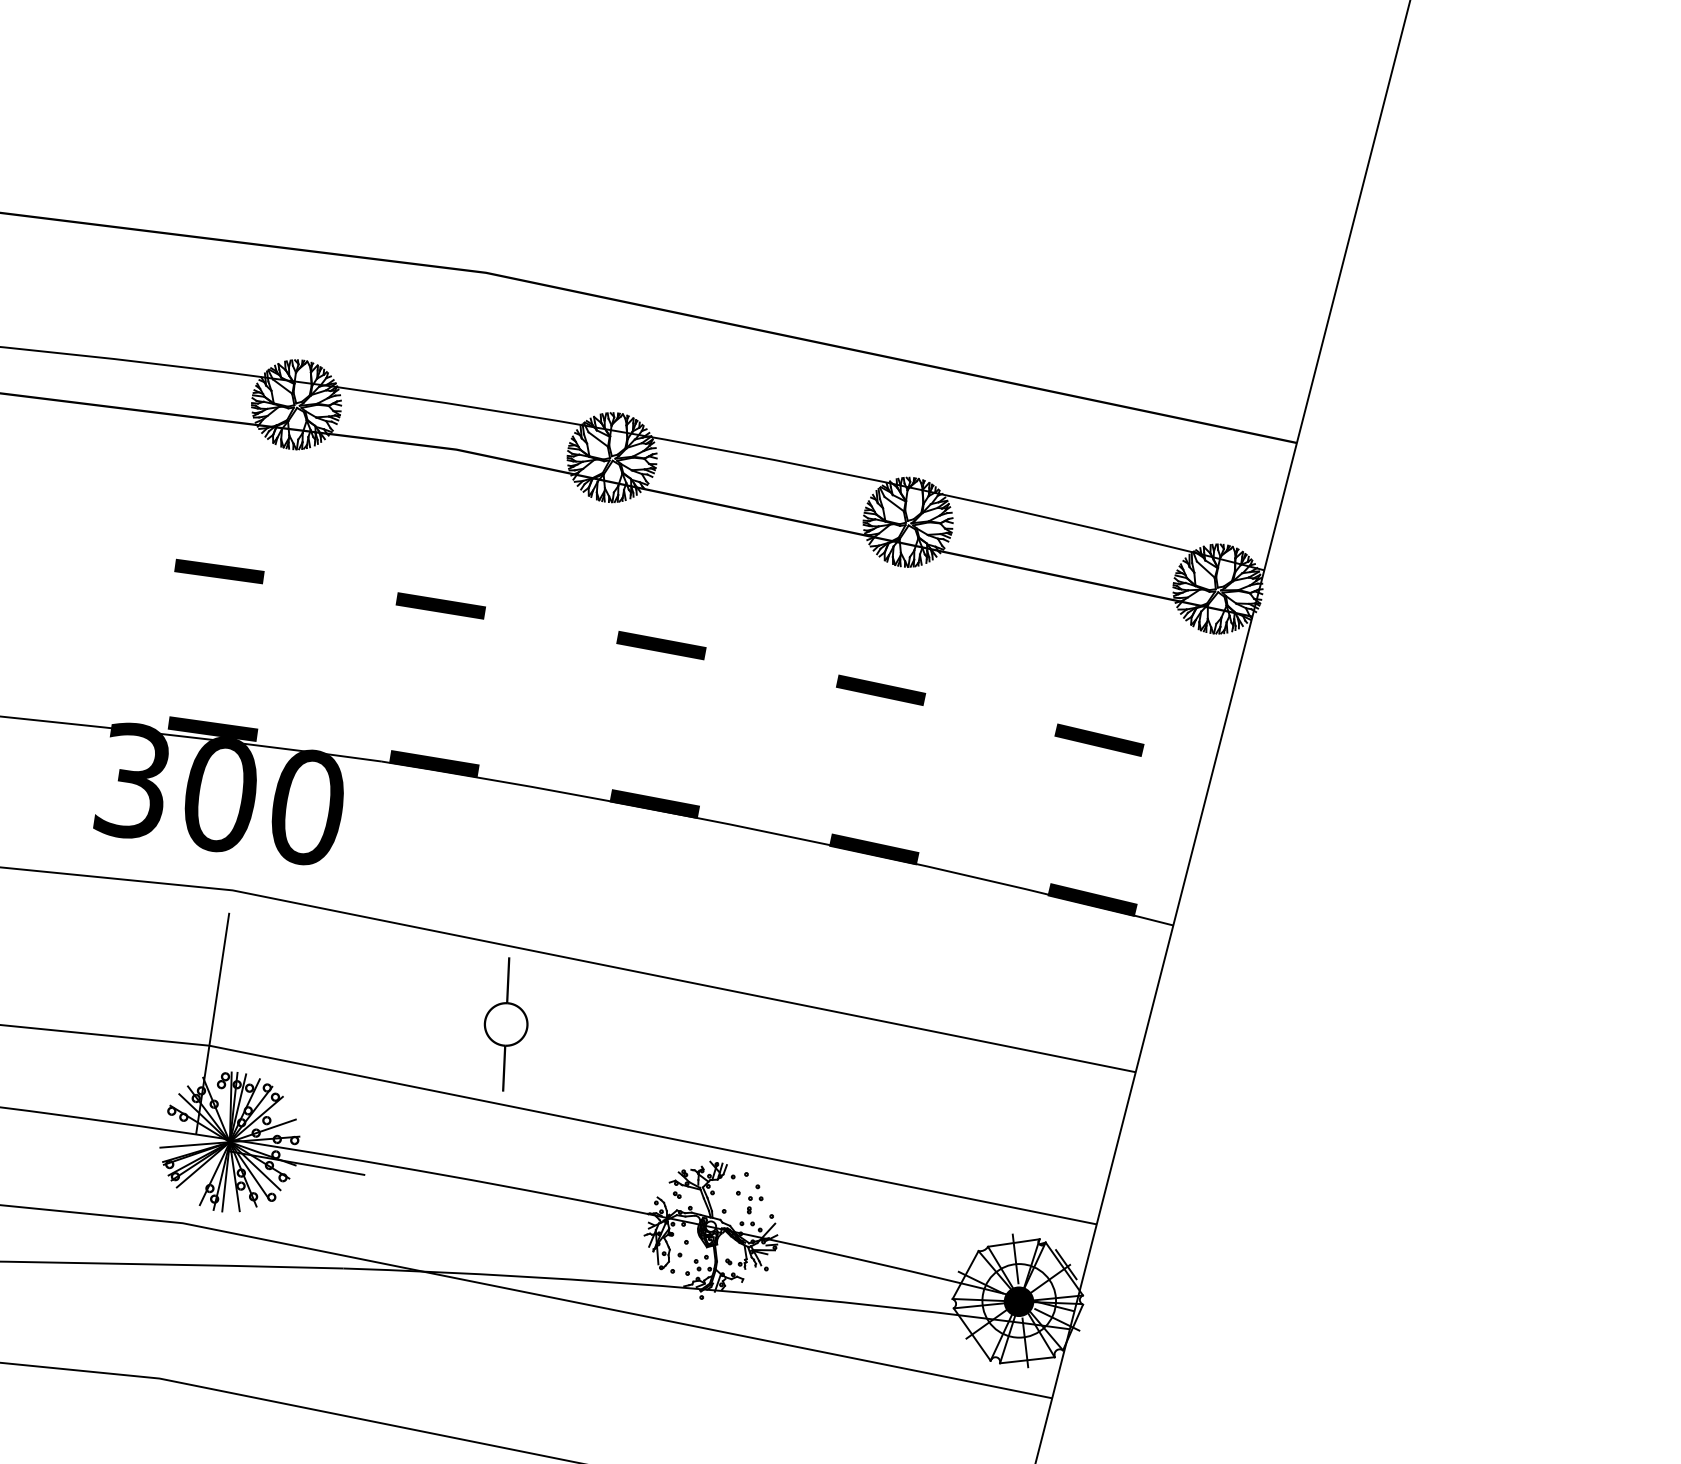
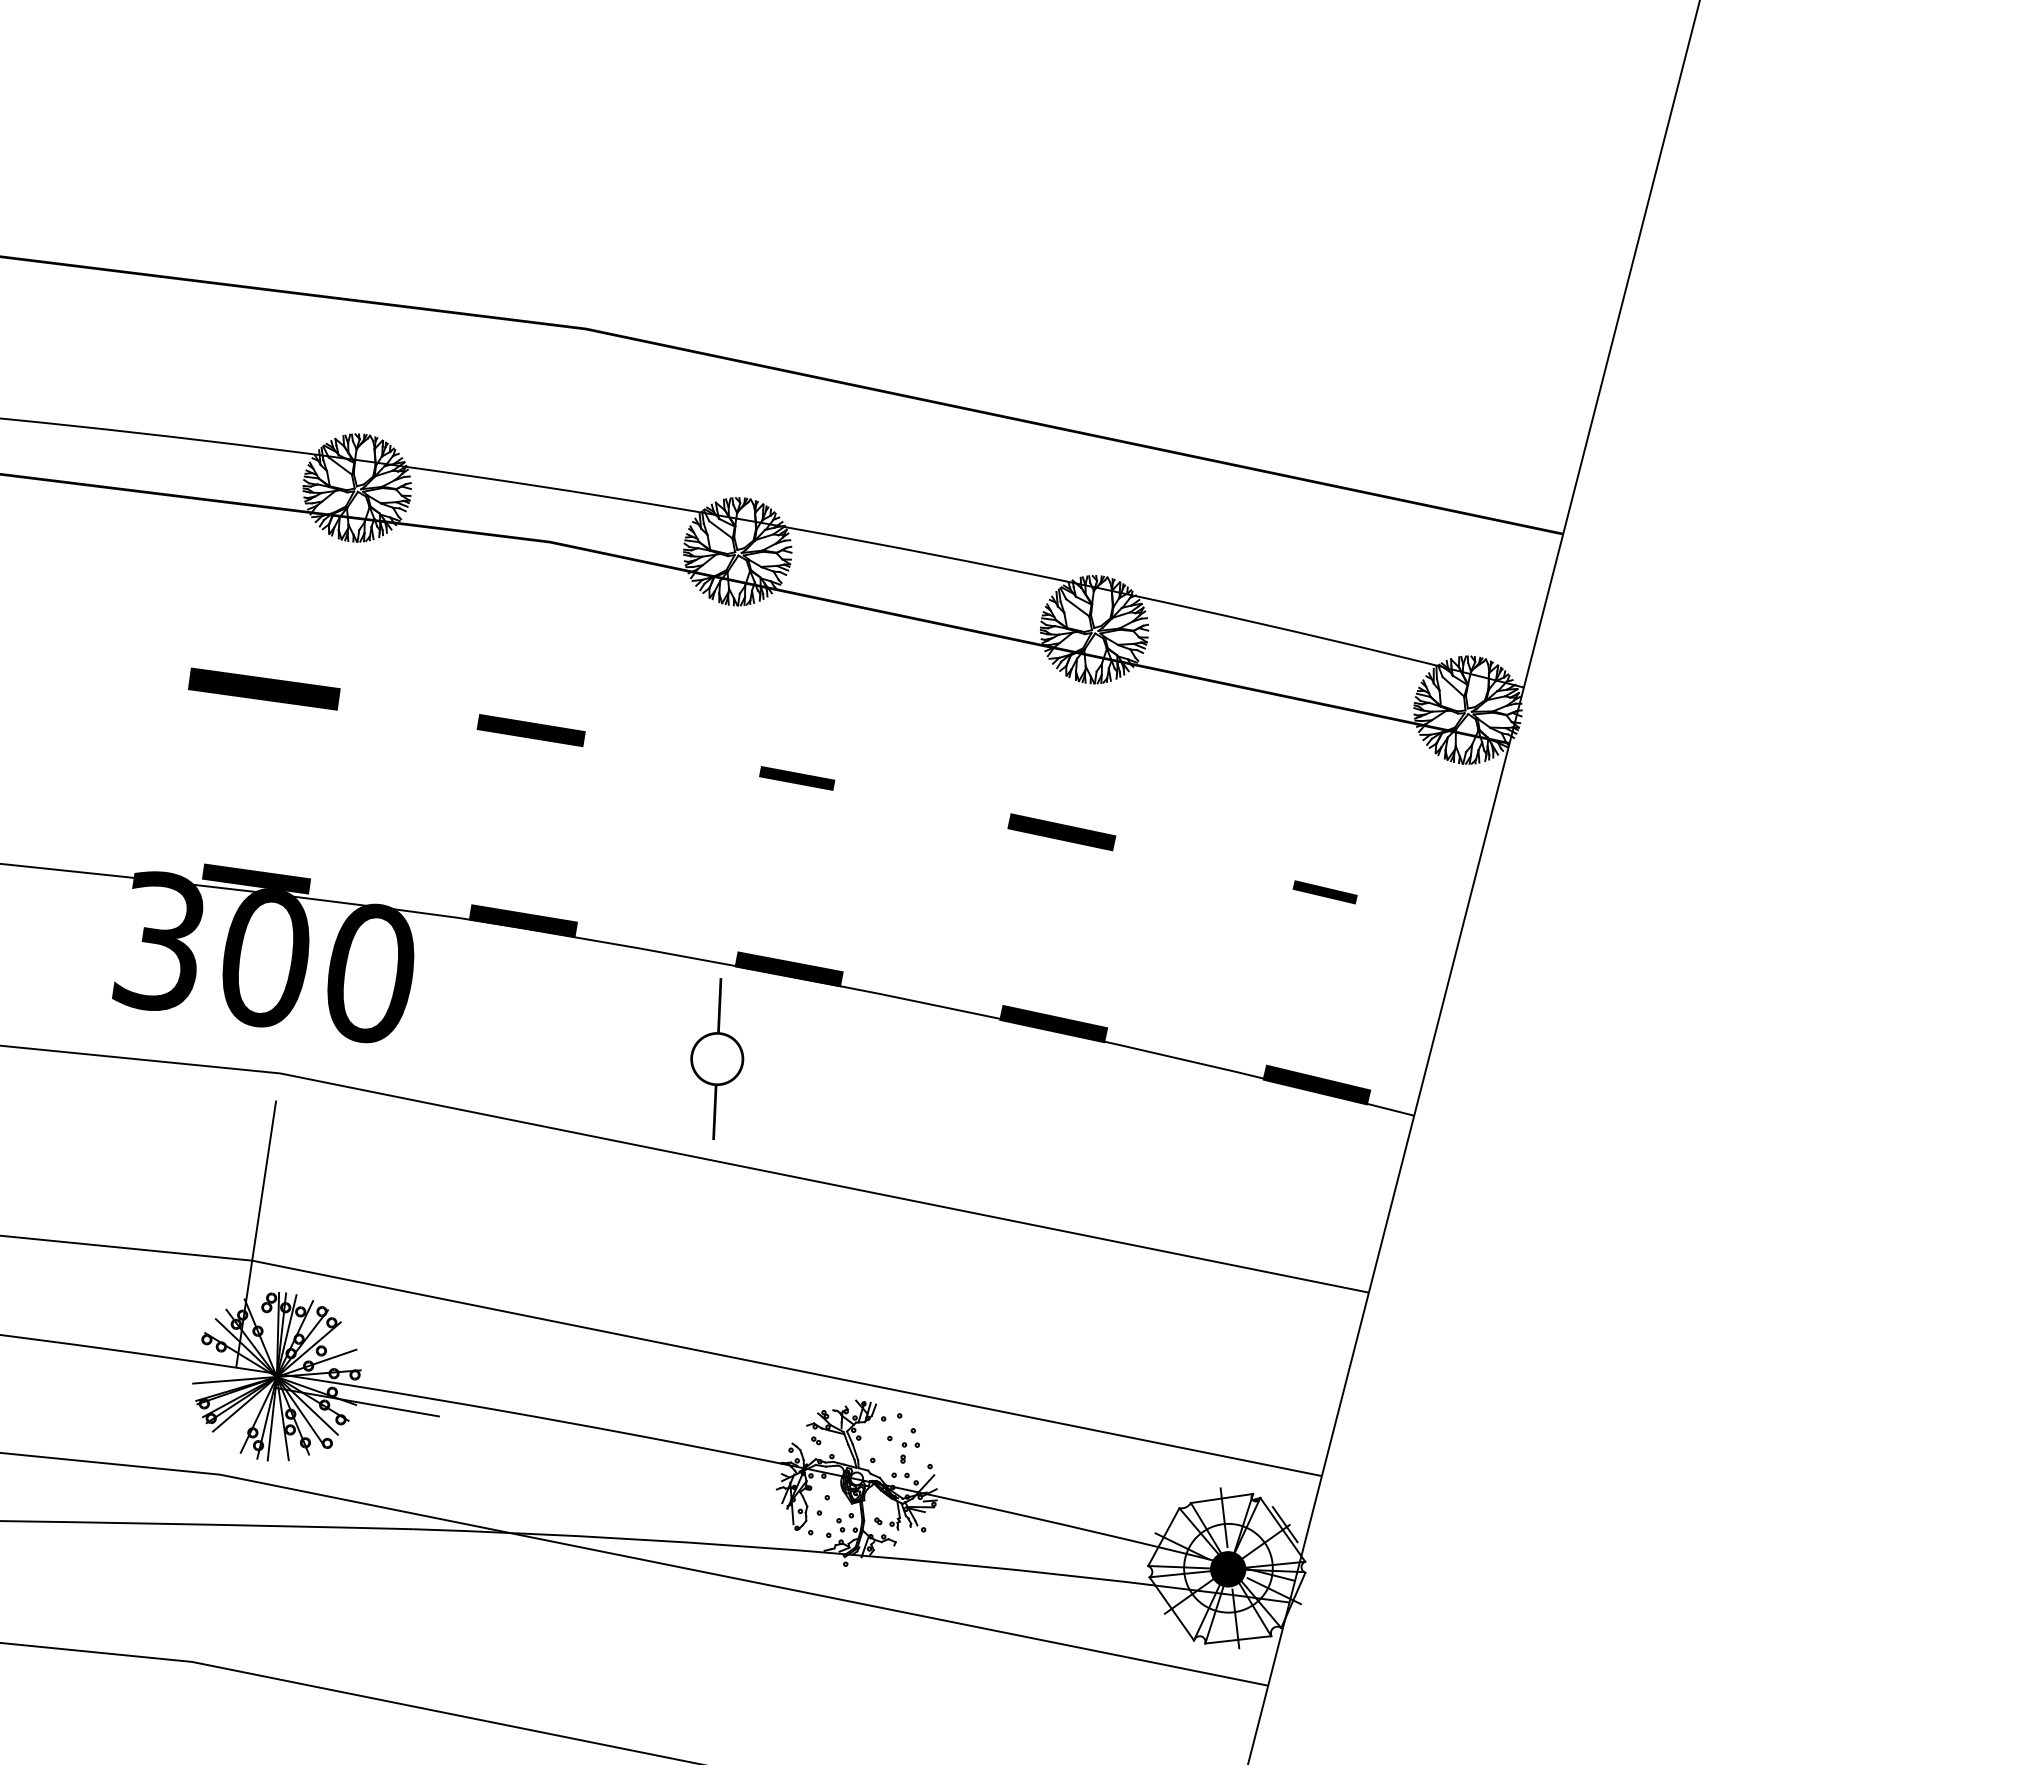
part: (219, 571) -> (264, 689), size x1.4
part: (661, 645) -> (797, 778), size x0.7
part: (1099, 739) -> (1325, 891), size x0.6
part: (505, 1024) -> (716, 1059), moved

